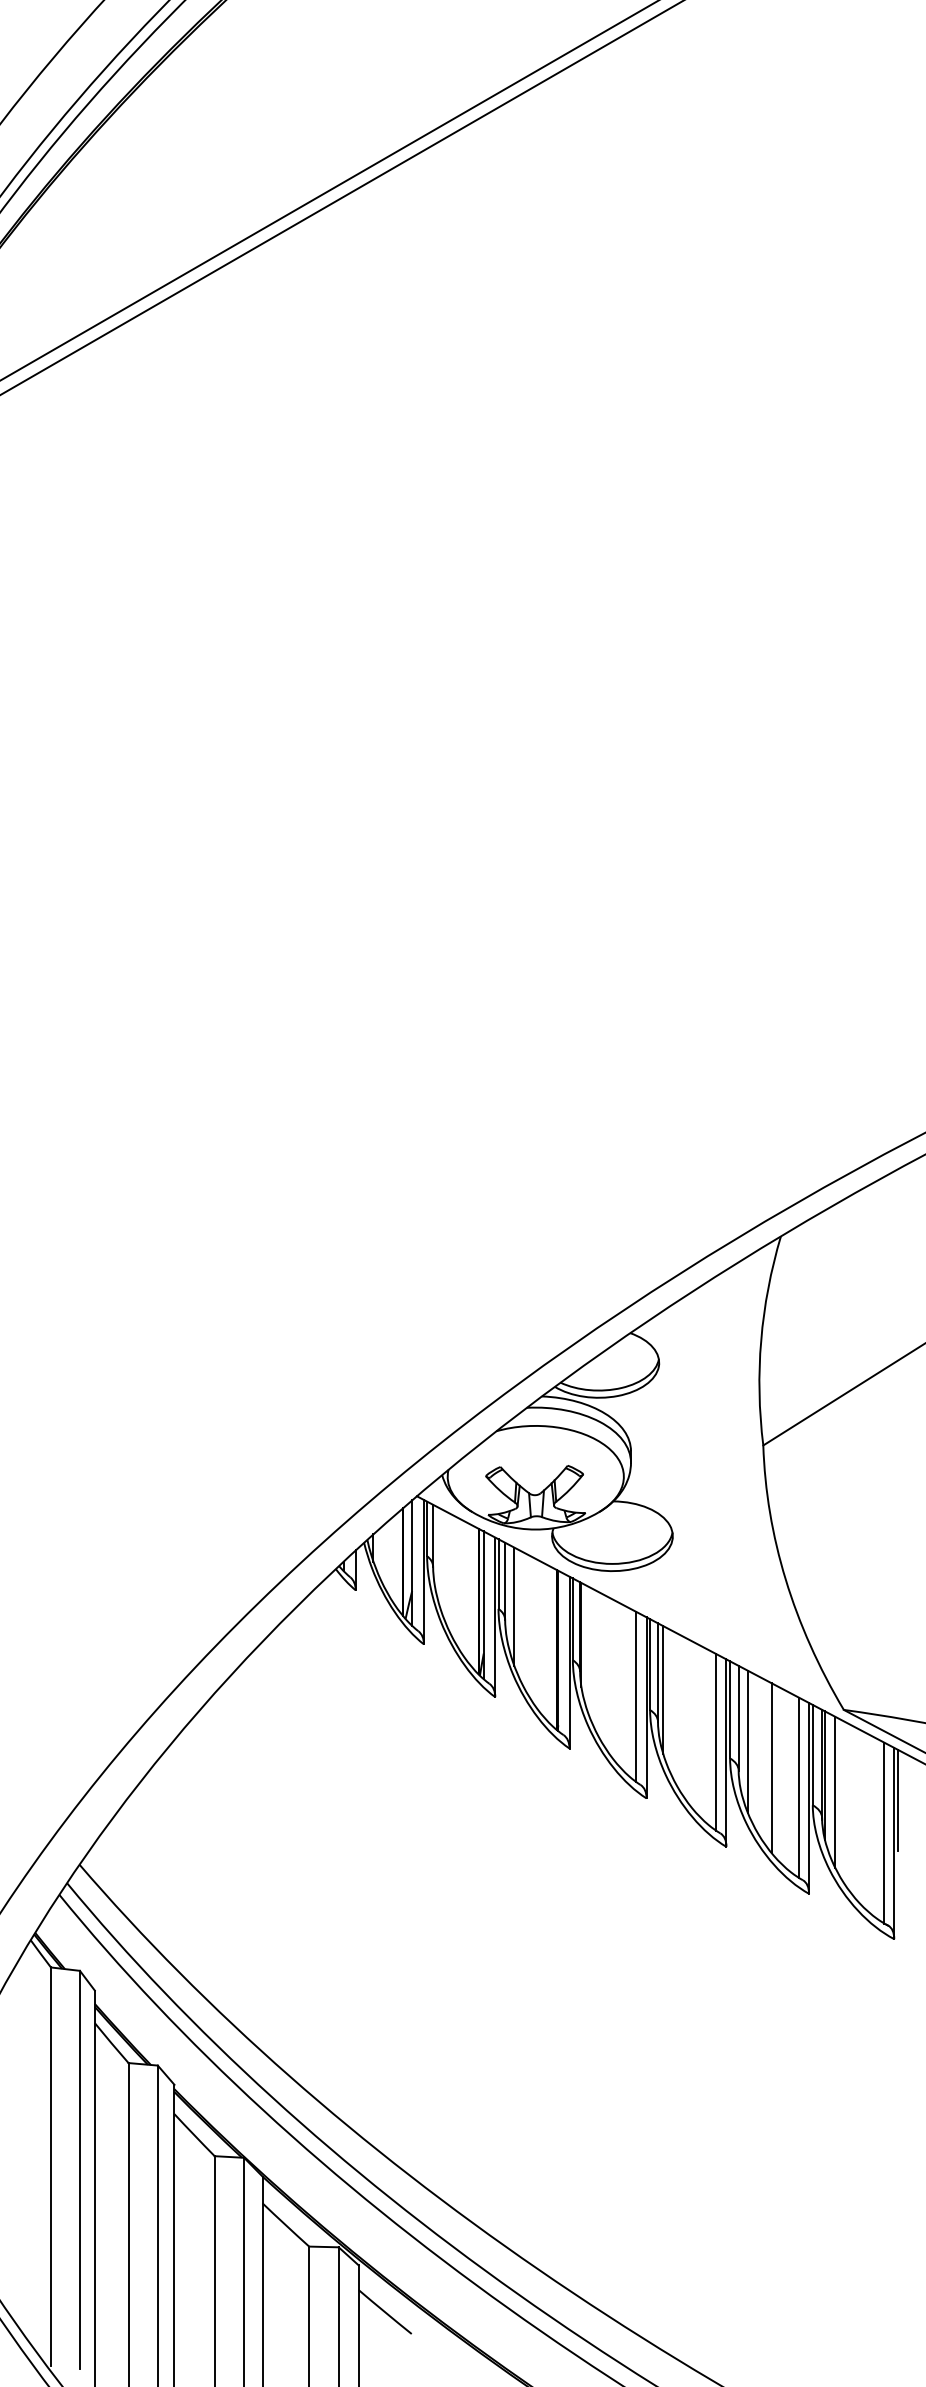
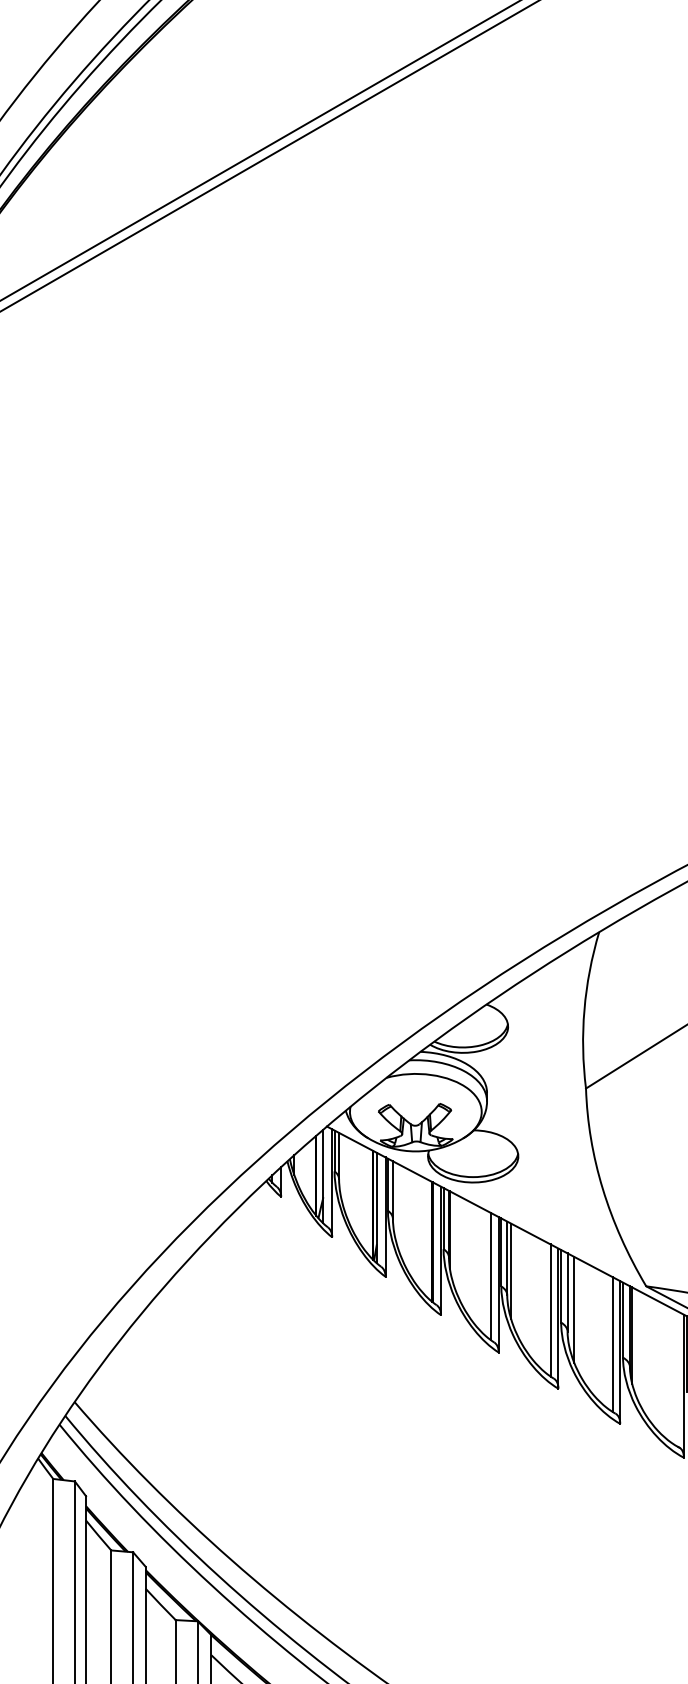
line: (514, 1606) -> (399, 1208), removed
line: (771, 1768) -> (592, 1330), removed
line: (835, 1791) -> (640, 1347), removed
line: (884, 1832) -> (676, 1378), removed

